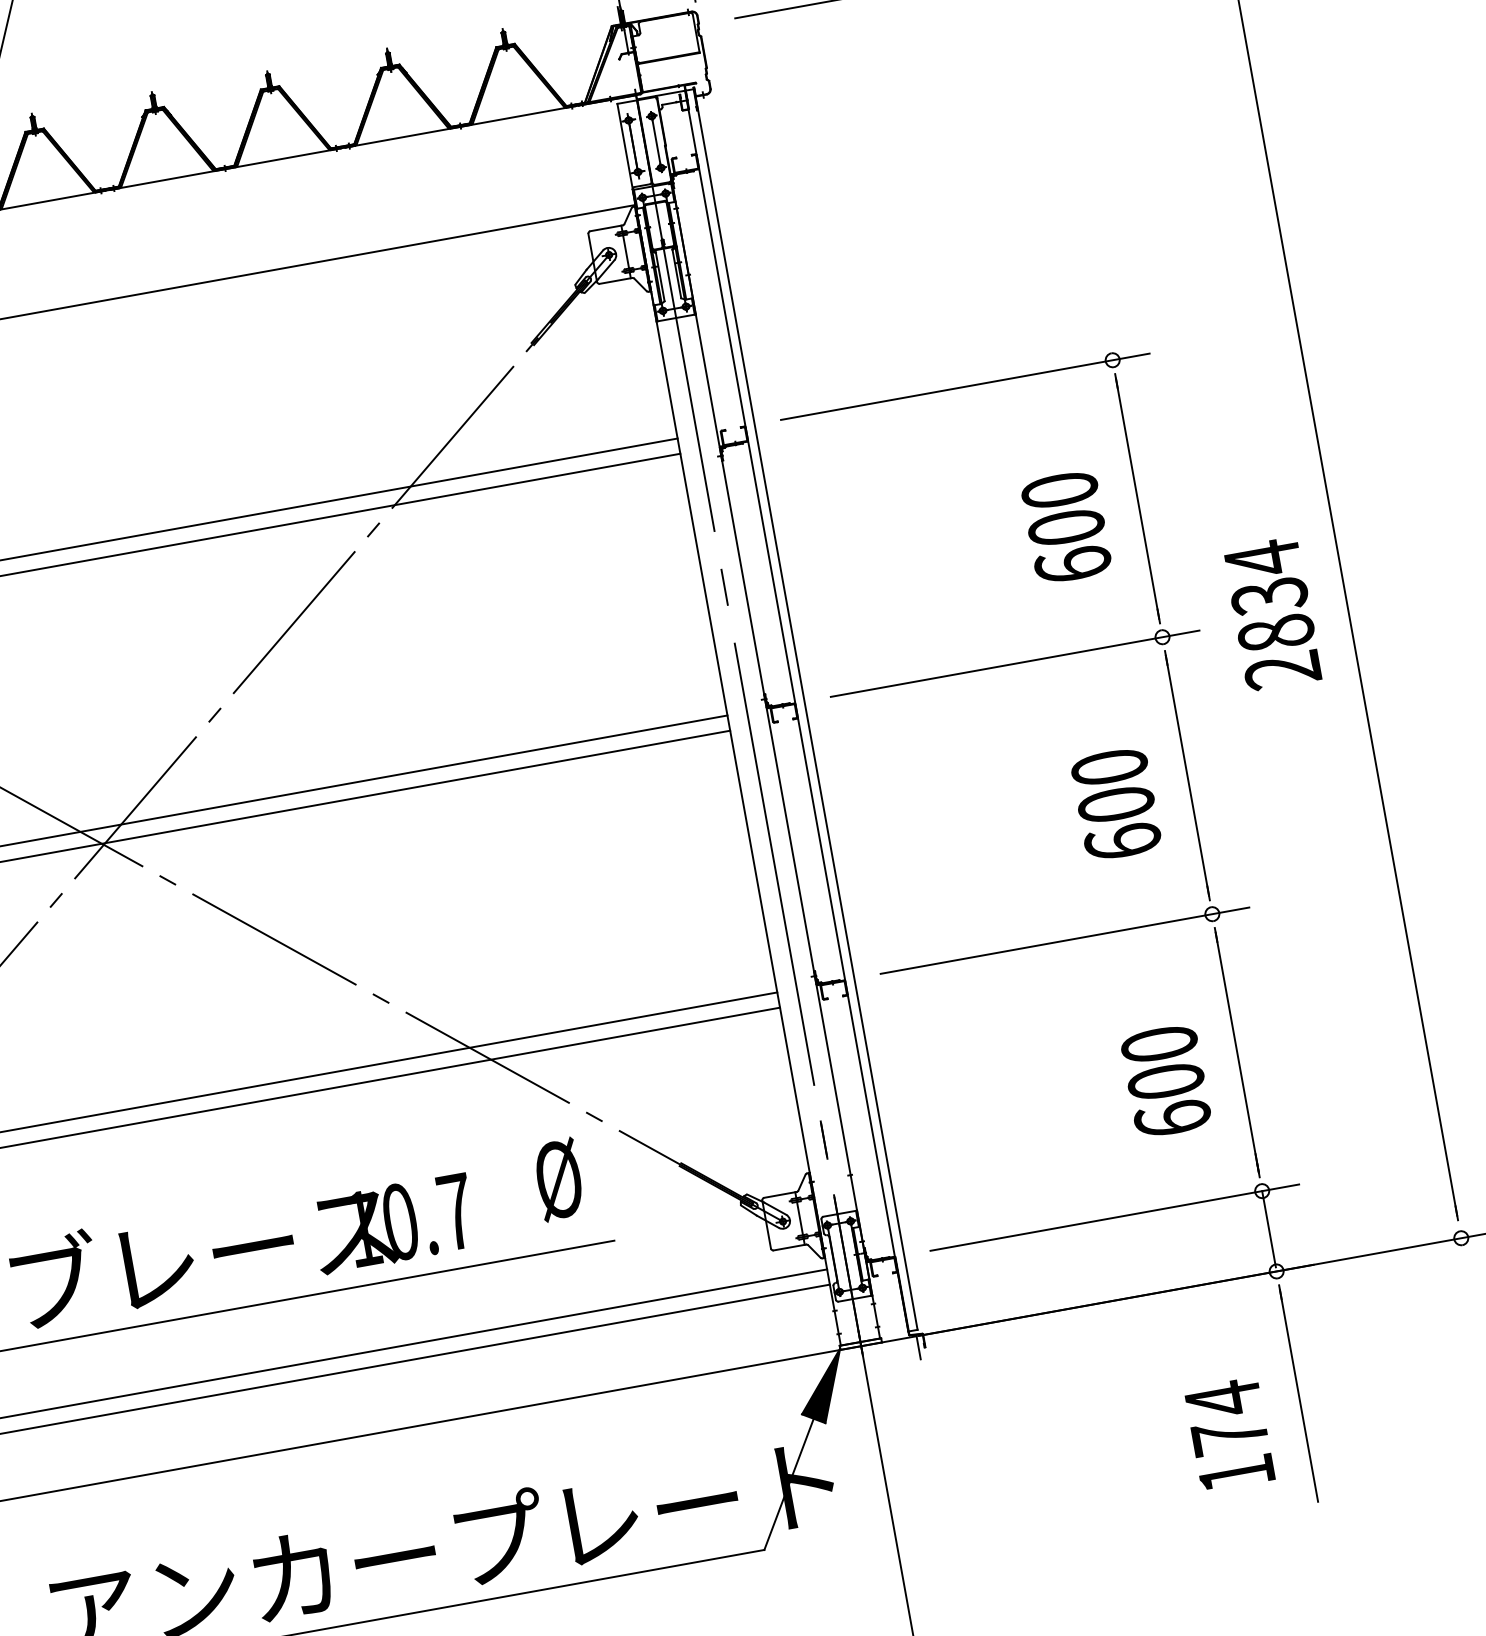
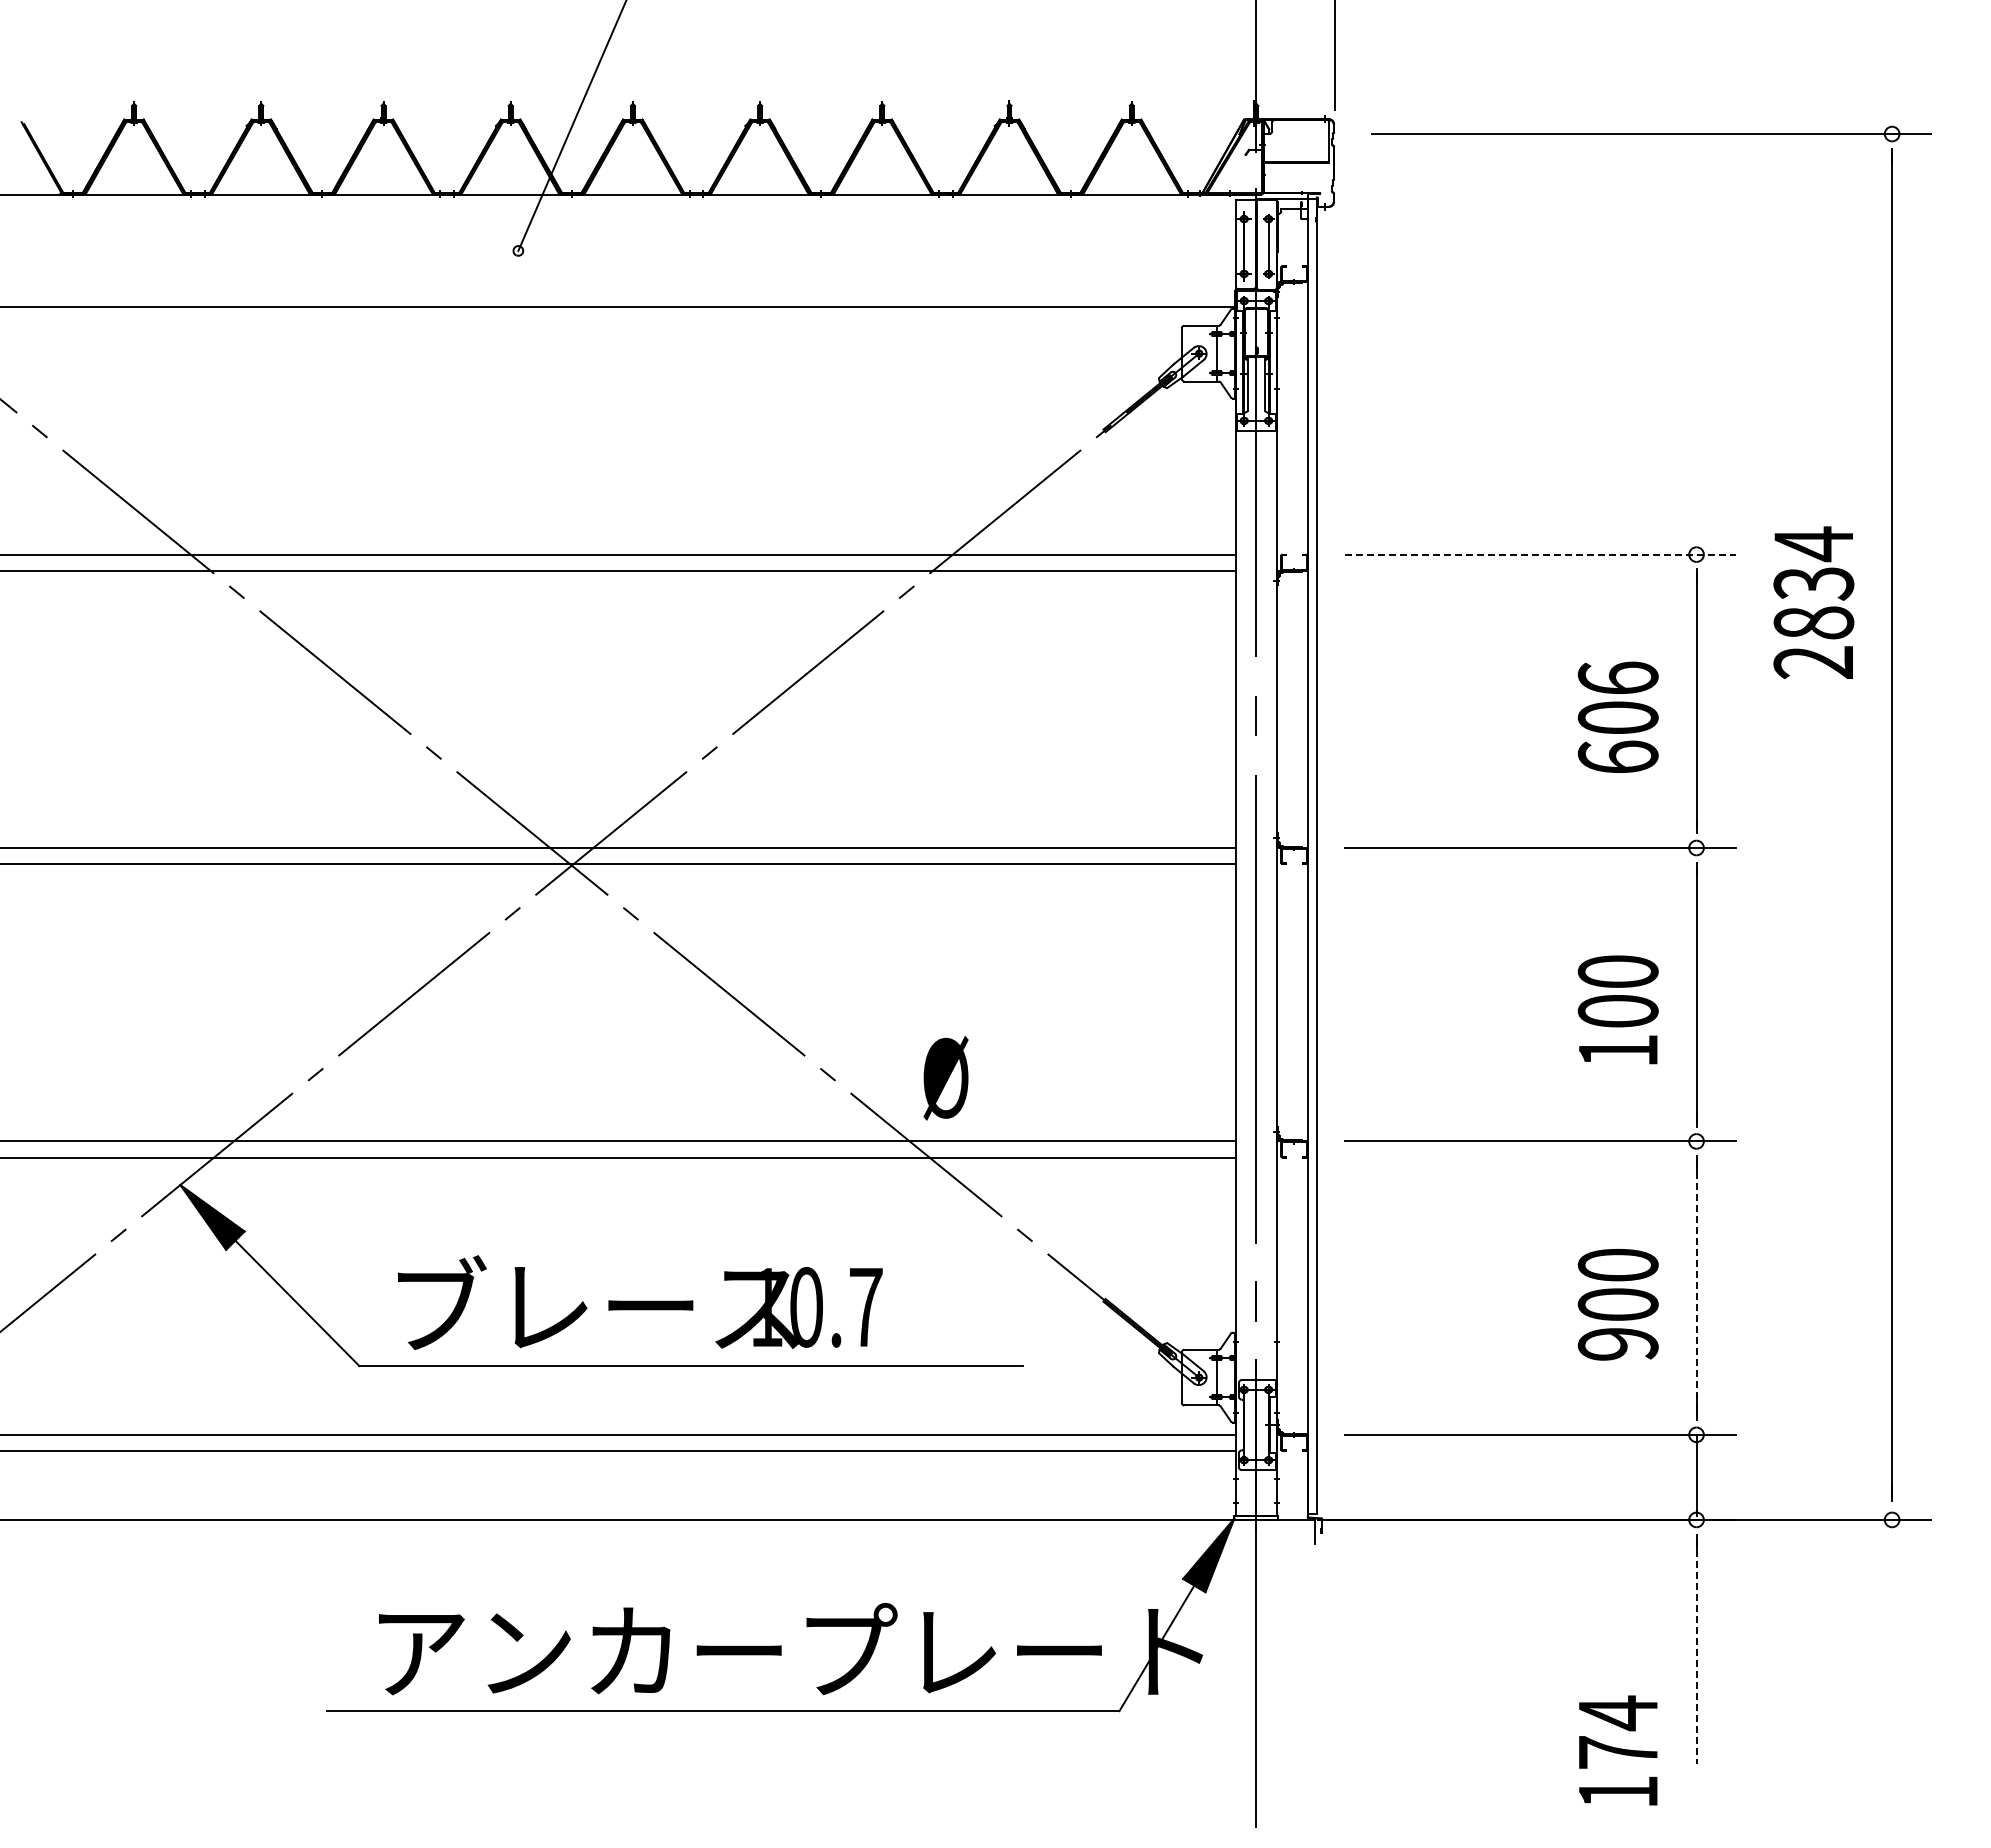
line: (965, 386) -> (1540, 554), solid -> dashed
text: (1058, 489) -> (1617, 677), 600 -> 606
text: (1272, 614) -> (1813, 602), moved
text: (1122, 841) -> (1617, 1050), 600 -> 100
line: (1237, 1053) -> (1696, 1288), solid -> dashed
text: (1172, 1118) -> (1617, 1343), 600 -> 900
text: (558, 1180) -> (945, 1078), moved
line: (1299, 1396) -> (1696, 1652), solid -> dashed
text: (1229, 1434) -> (1618, 1750), moved

